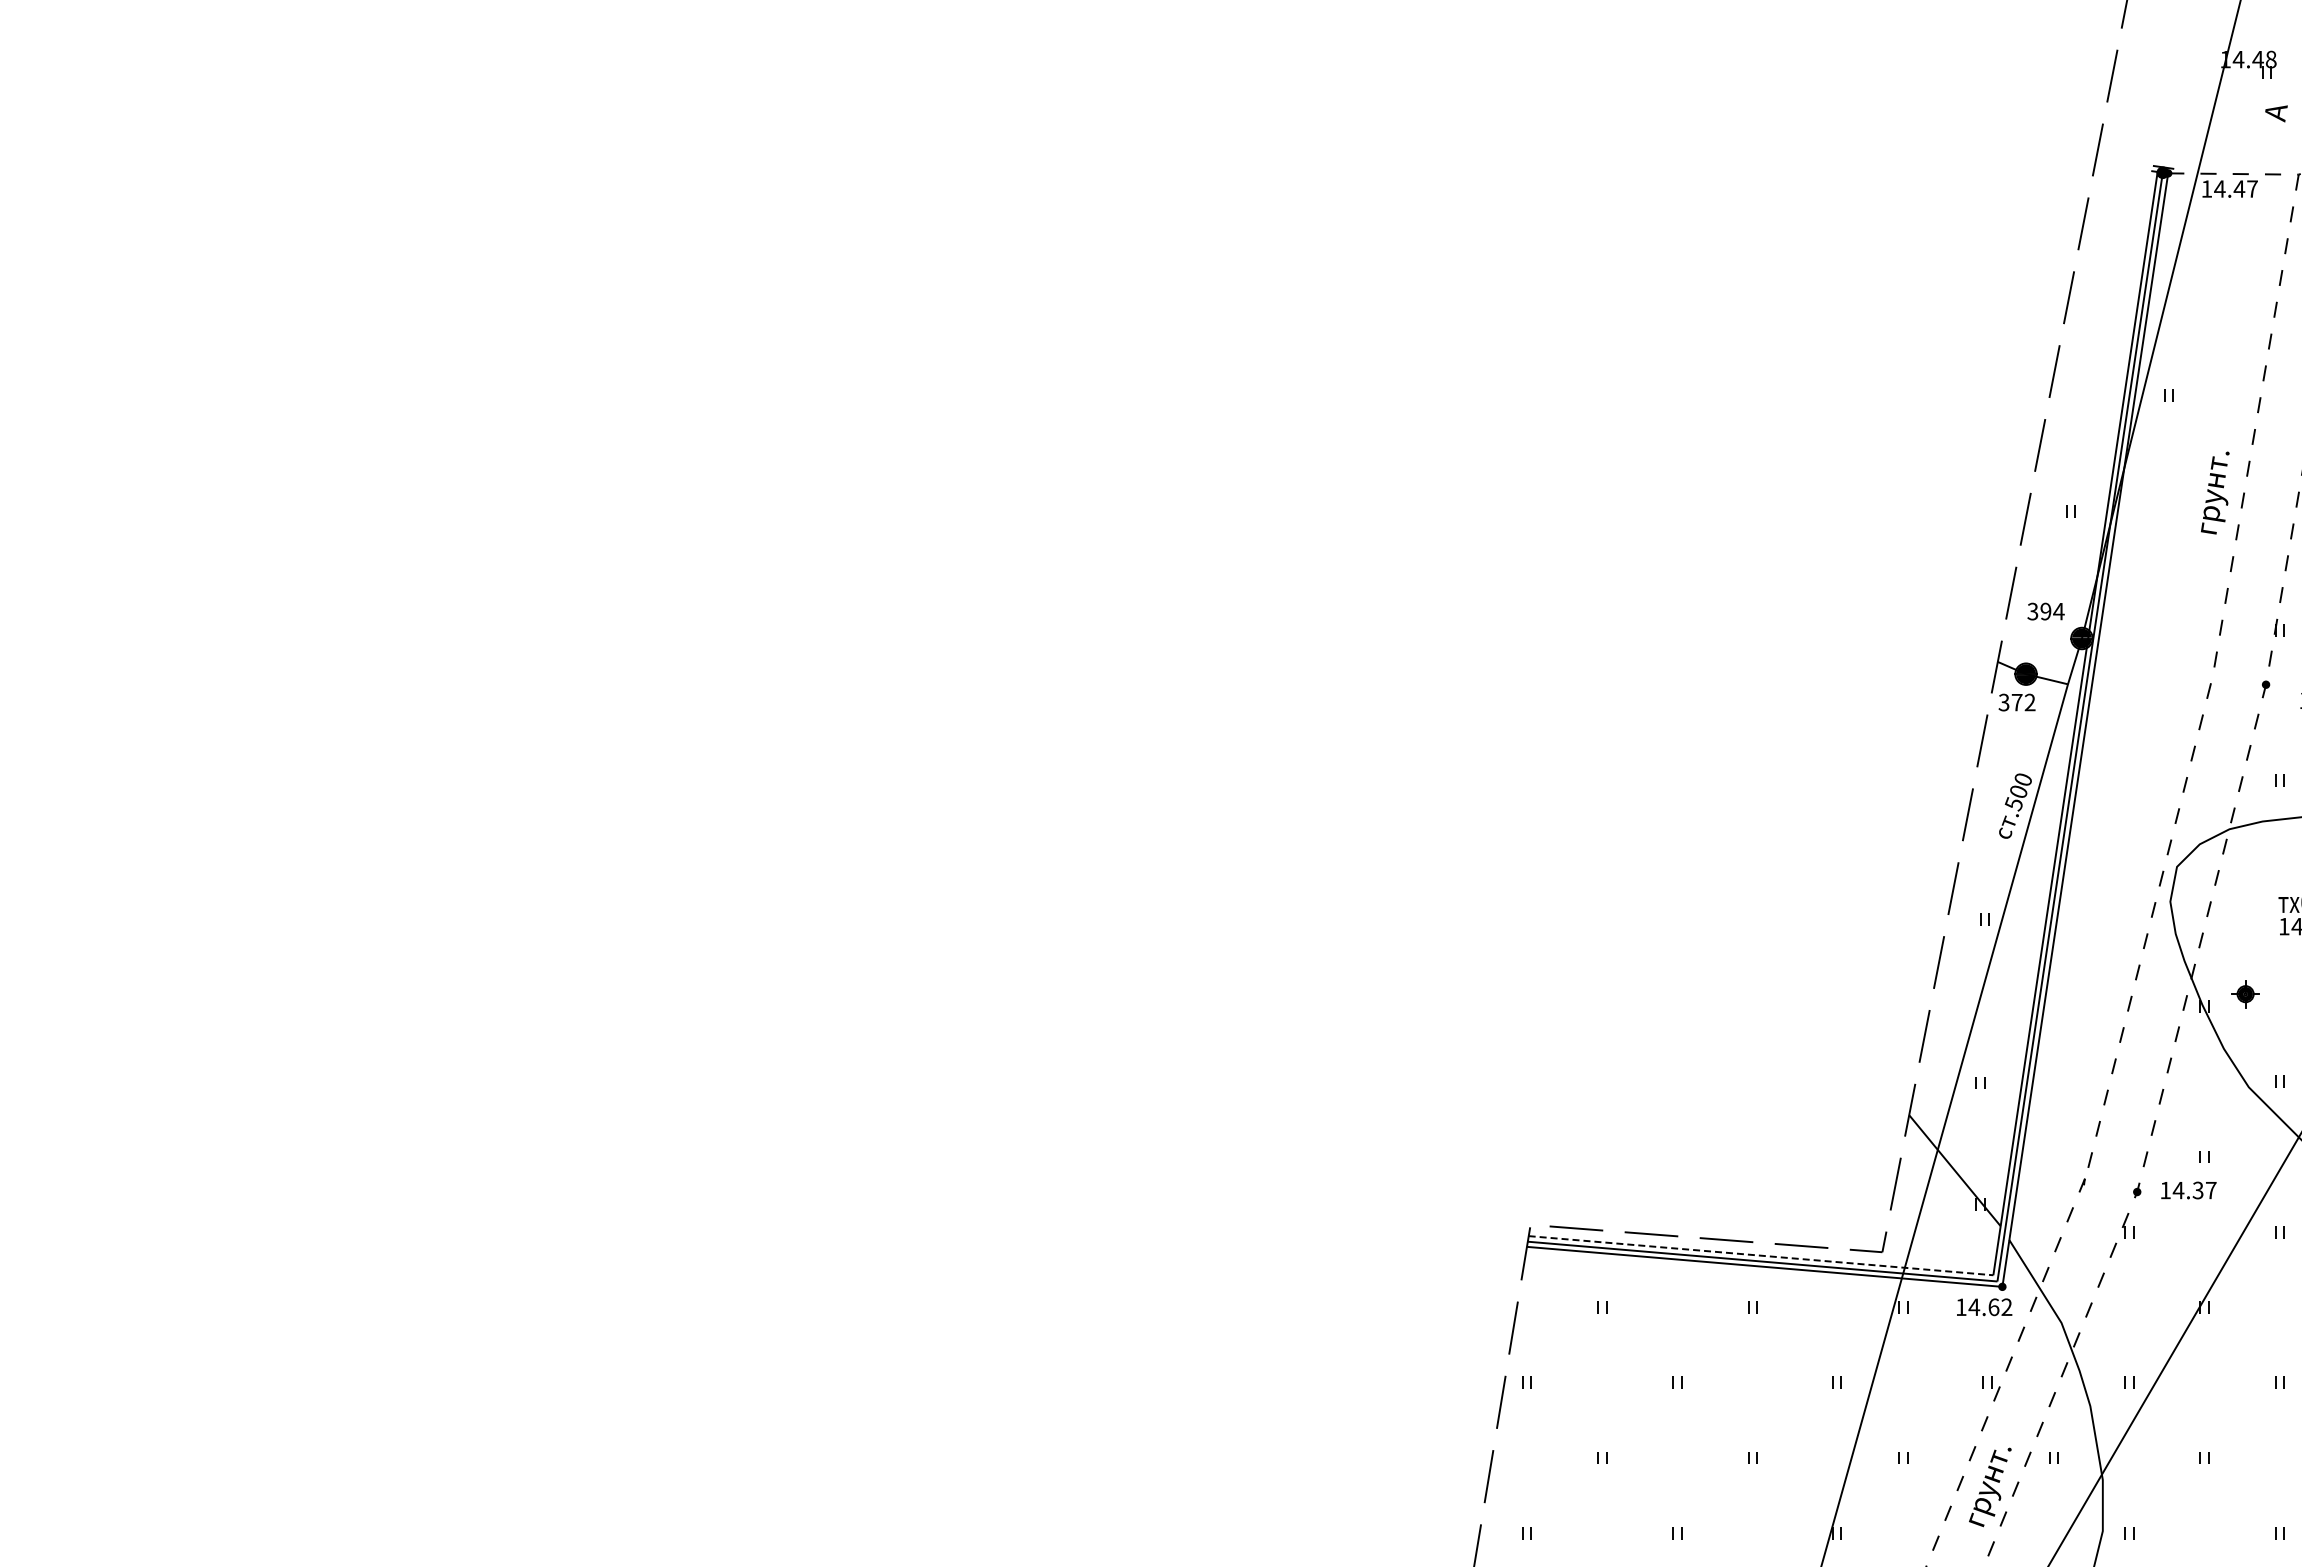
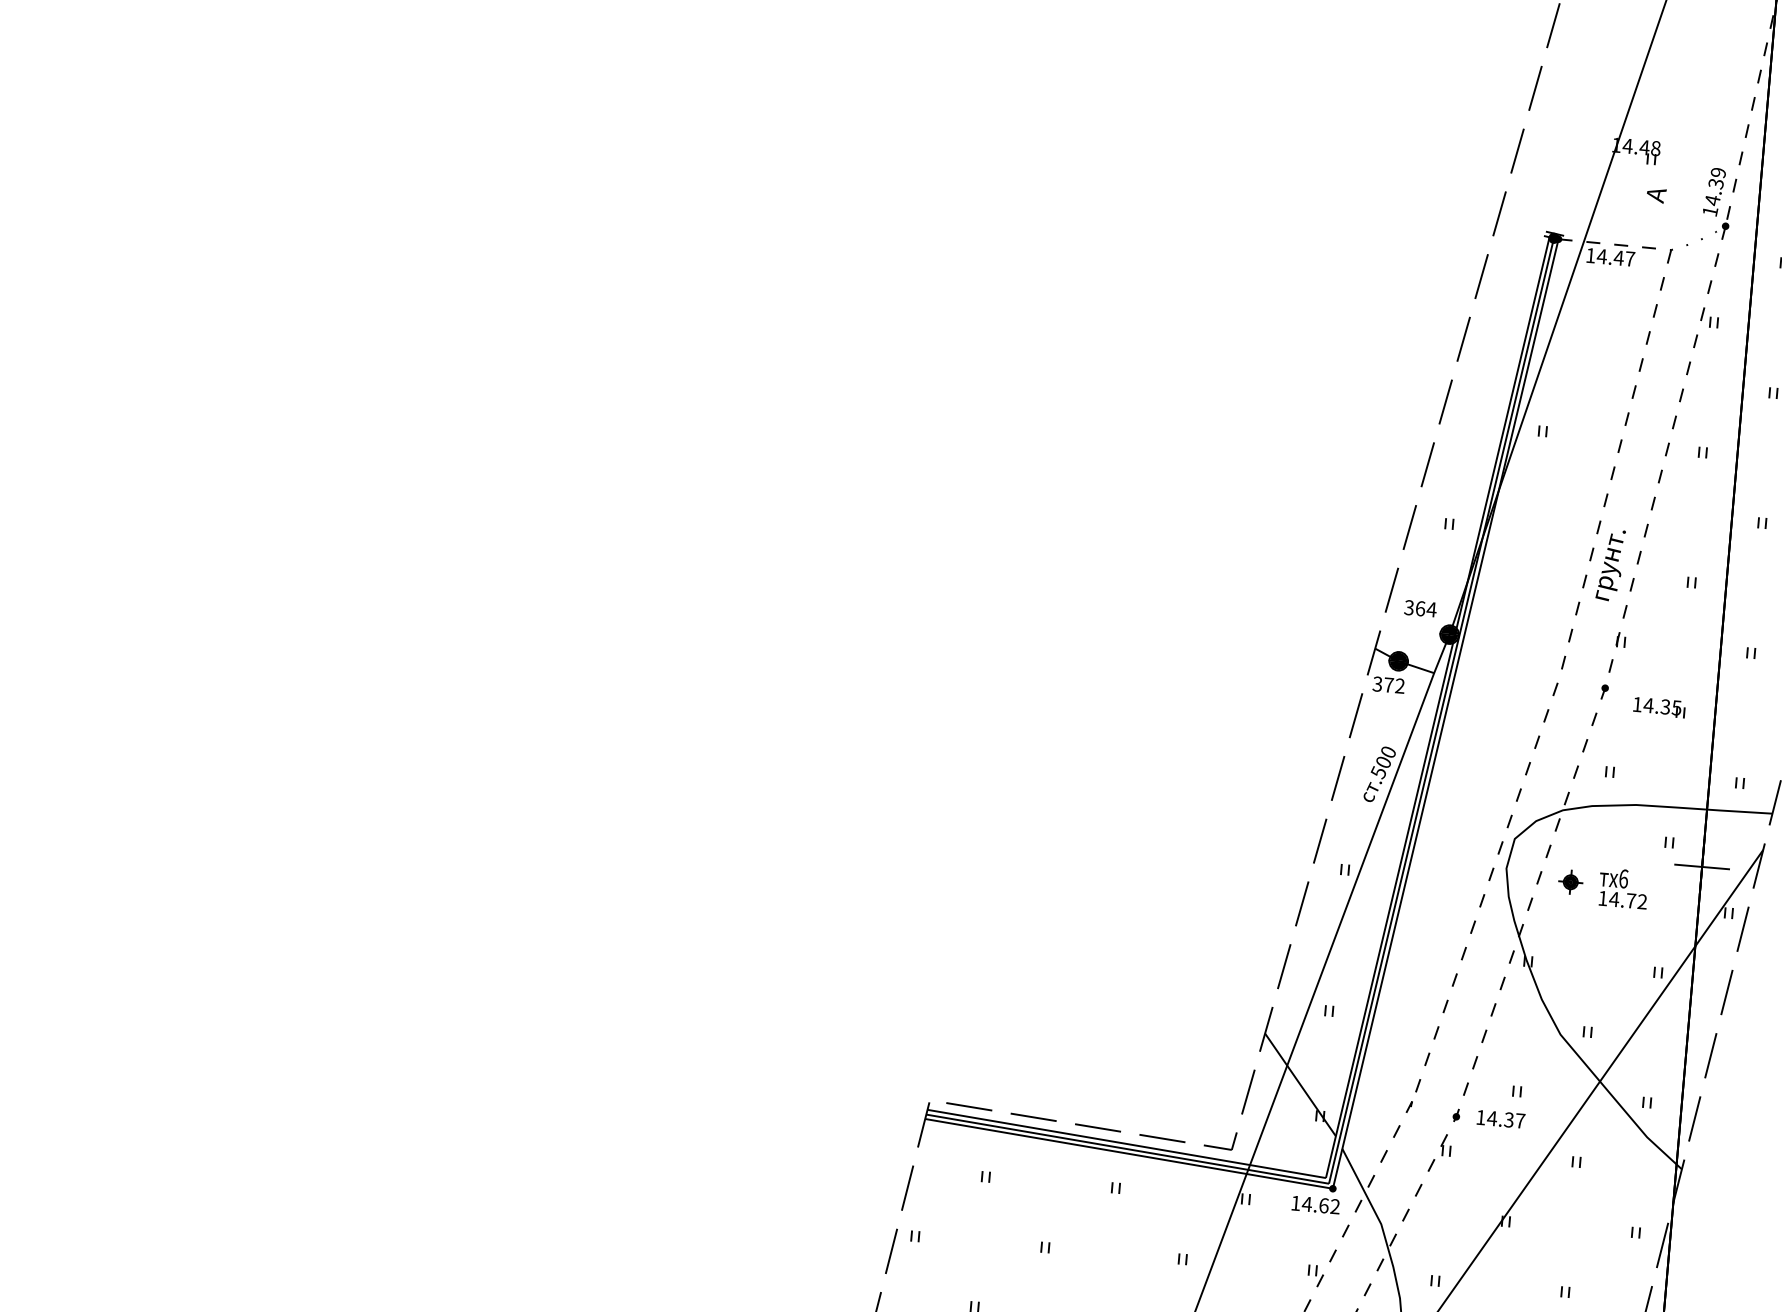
text: (2215, 492) -> (1610, 564), moved
text: (2045, 611) -> (1420, 608), 394 -> 364
part: (2245, 994) -> (1570, 882), moved
line: (1761, 1255) -> (1127, 1143), dashed -> solid

